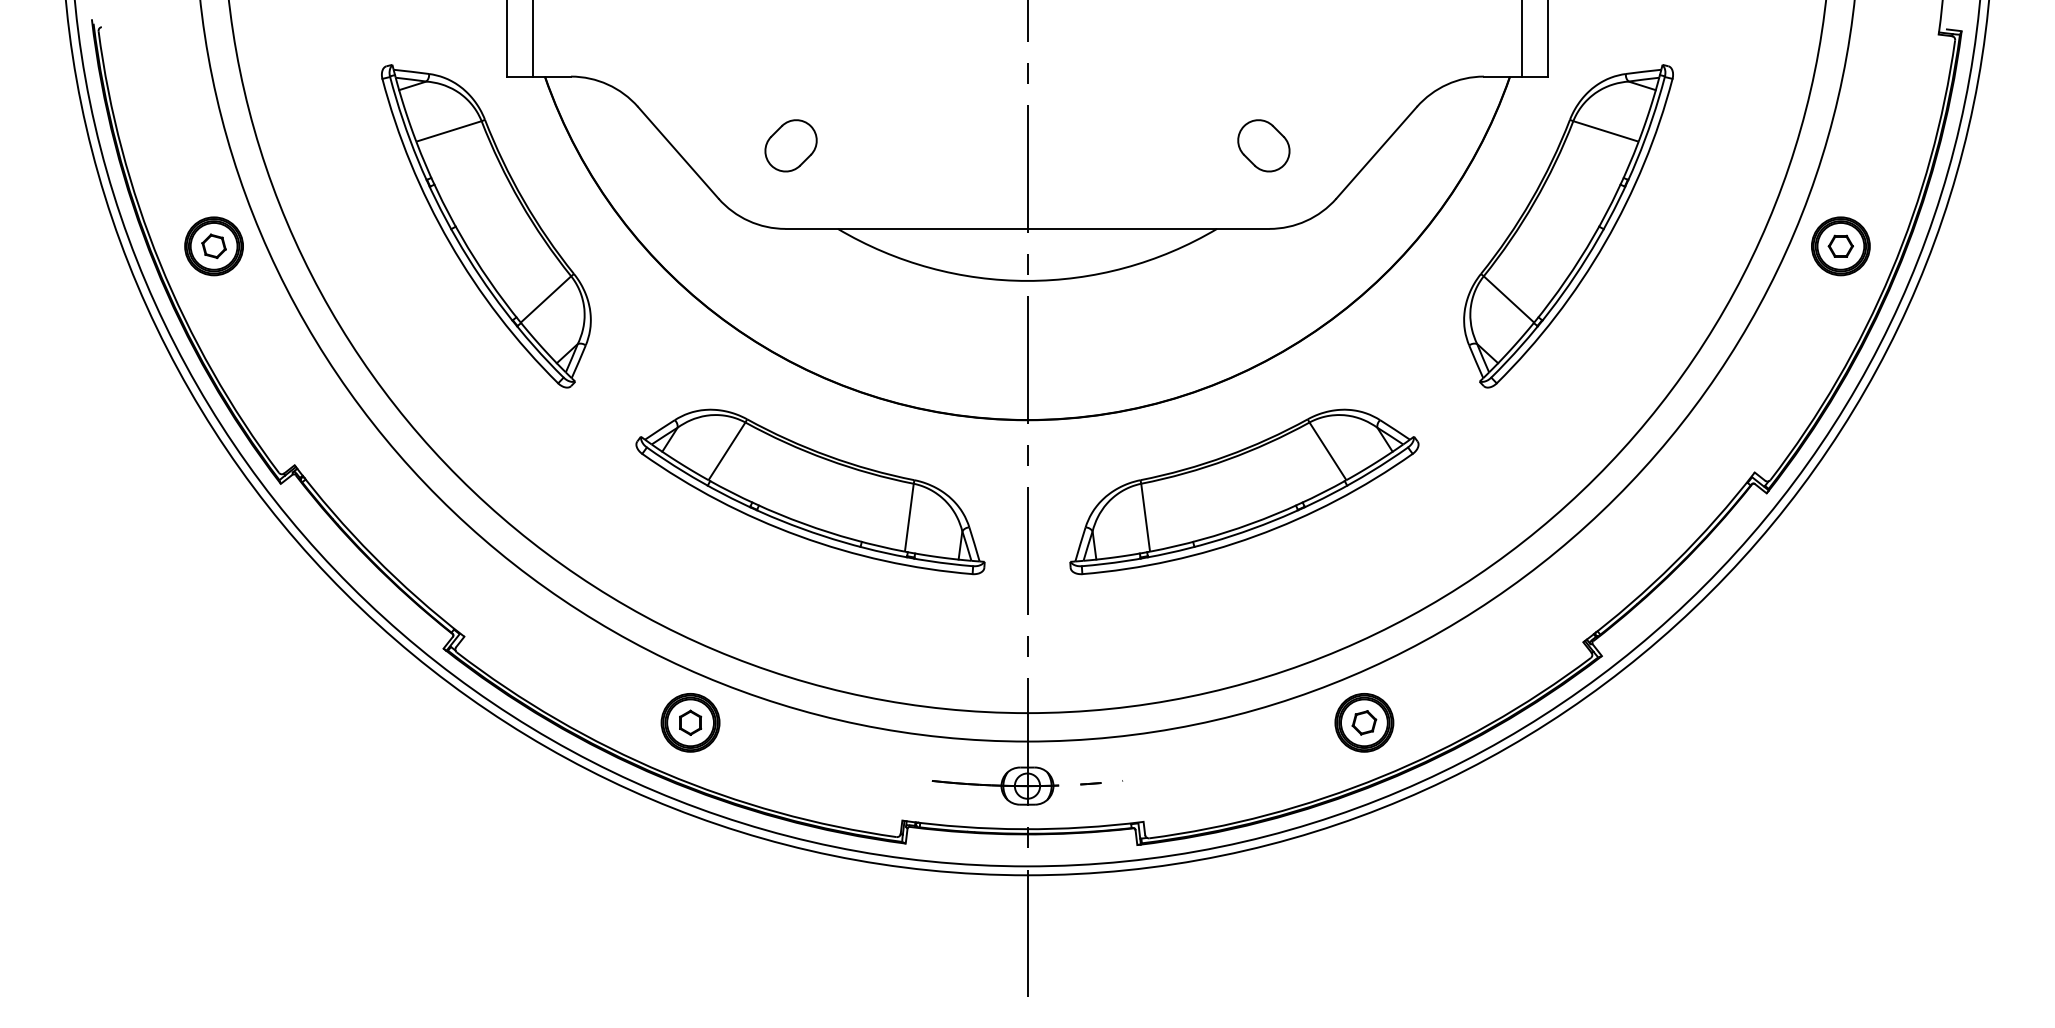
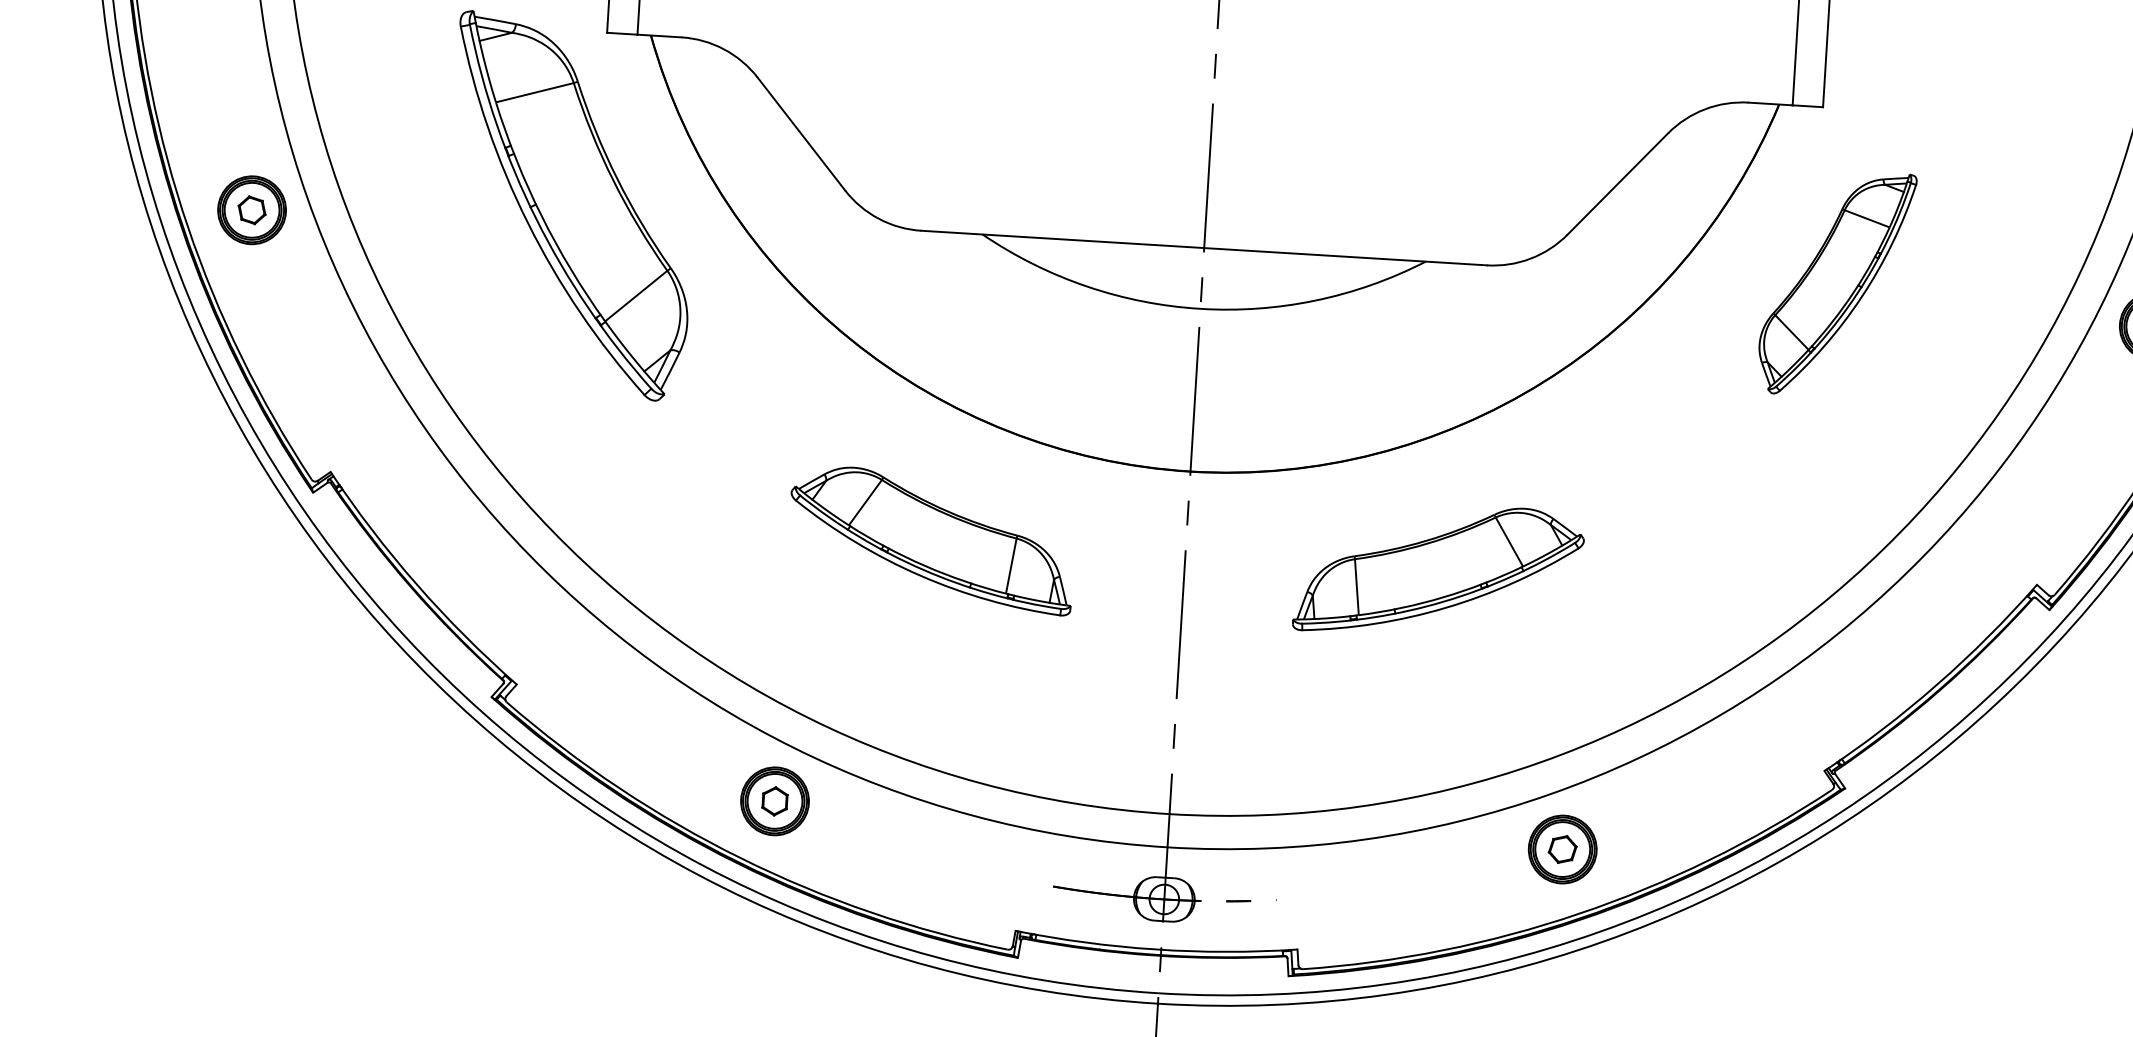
part: (790, 145) -> (933, 133), removed
part: (1263, 145) -> (1486, 167), removed
part: (1568, 226) -> (1836, 283), size x0.6
part: (810, 491) -> (931, 539), size x0.7
part: (1244, 491) -> (1439, 570), size x0.7

